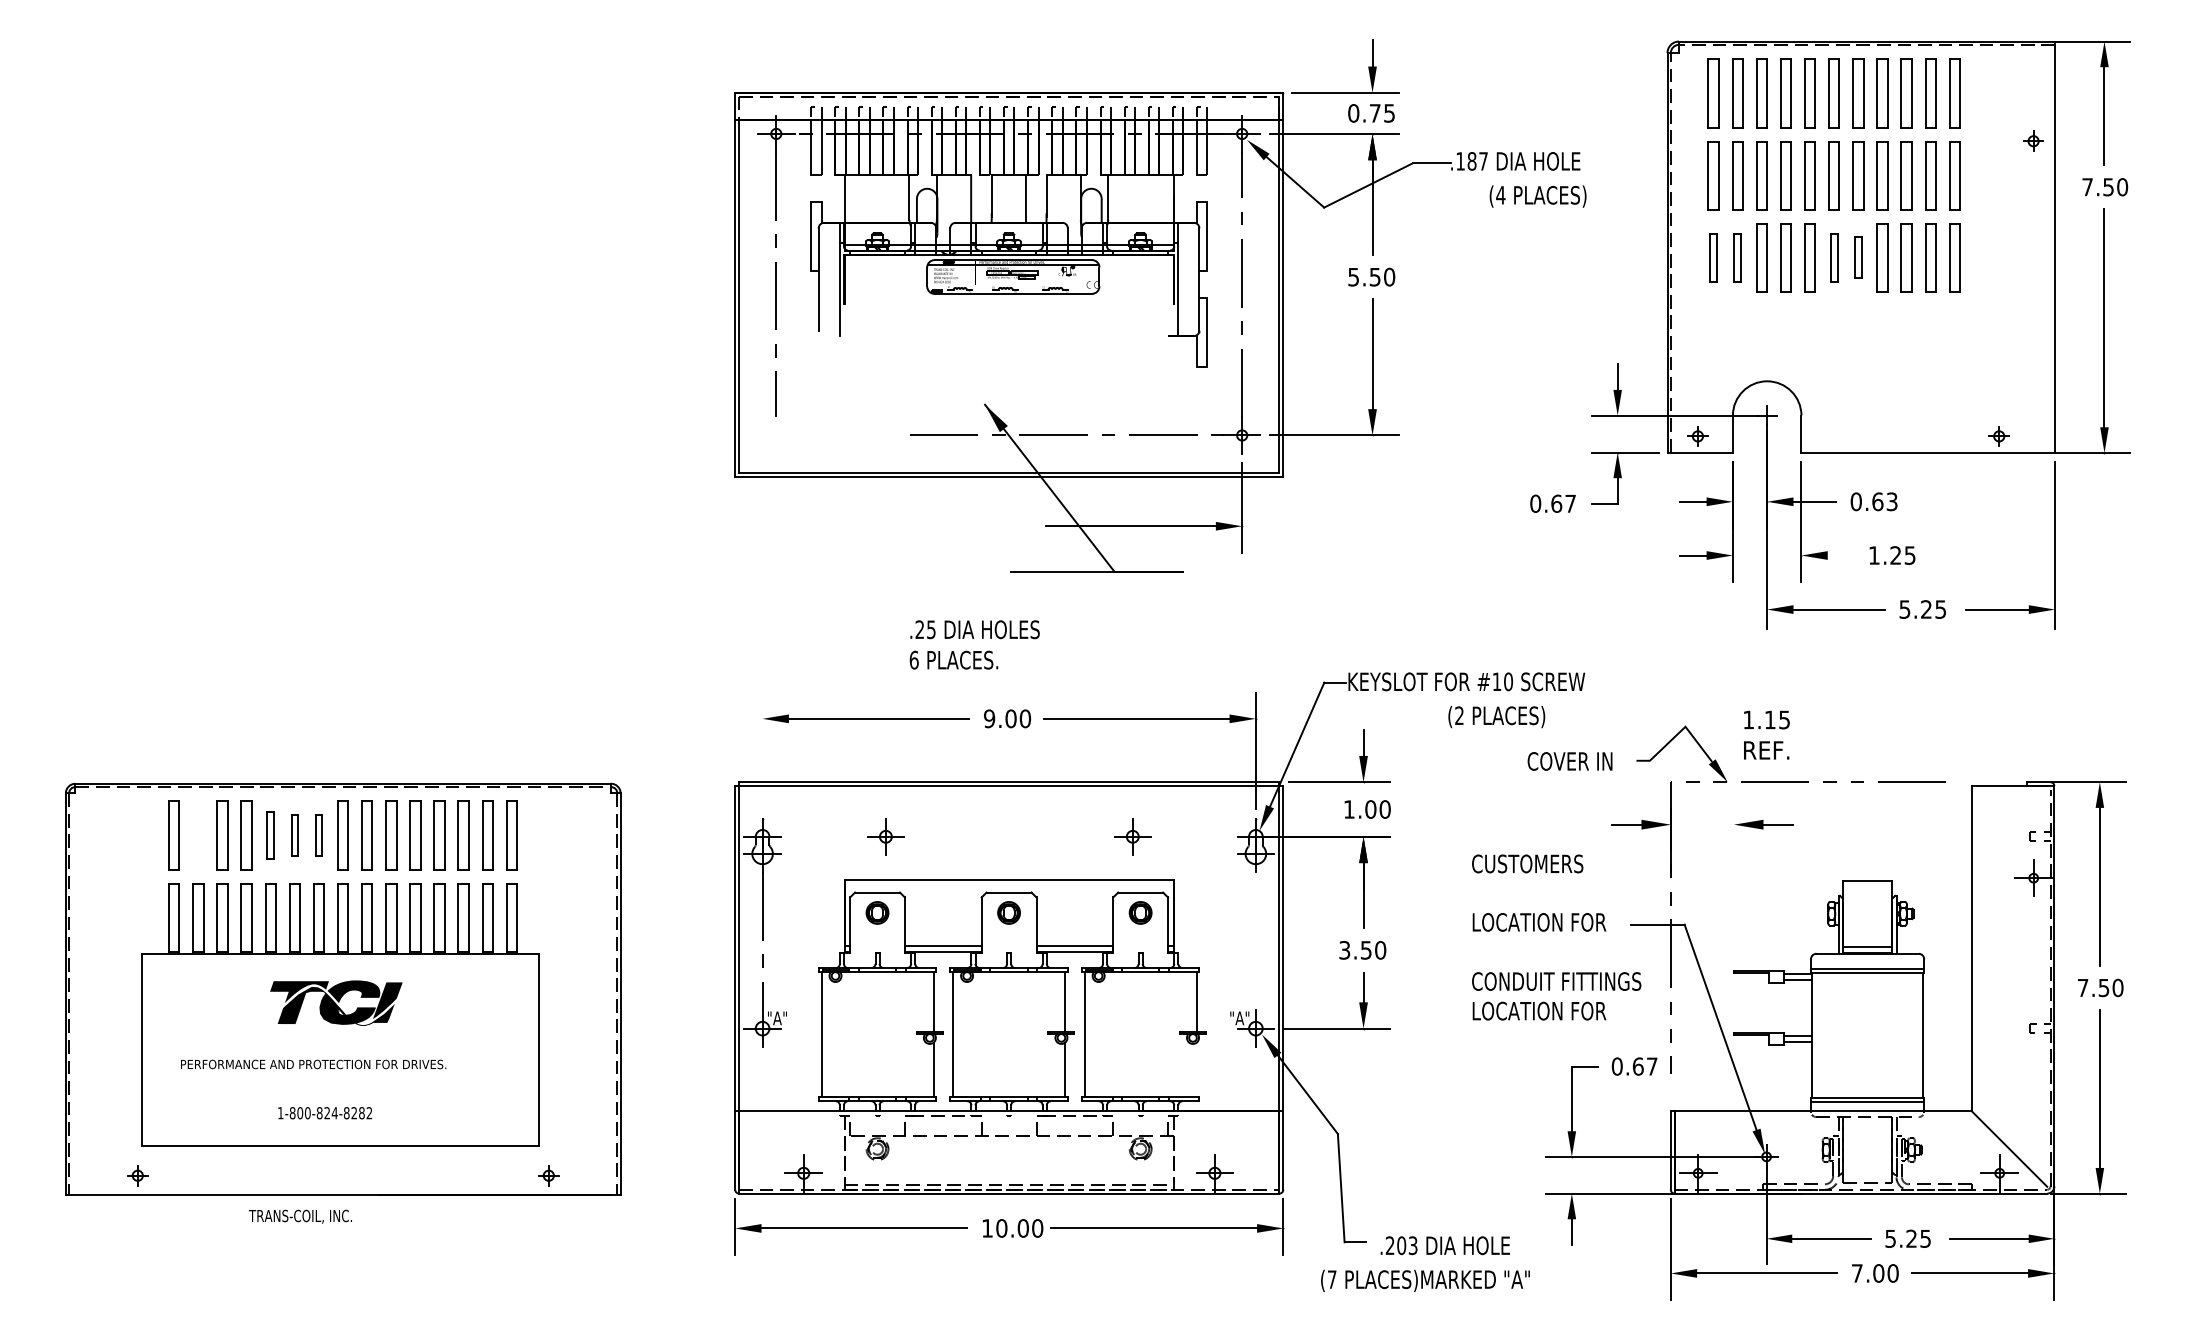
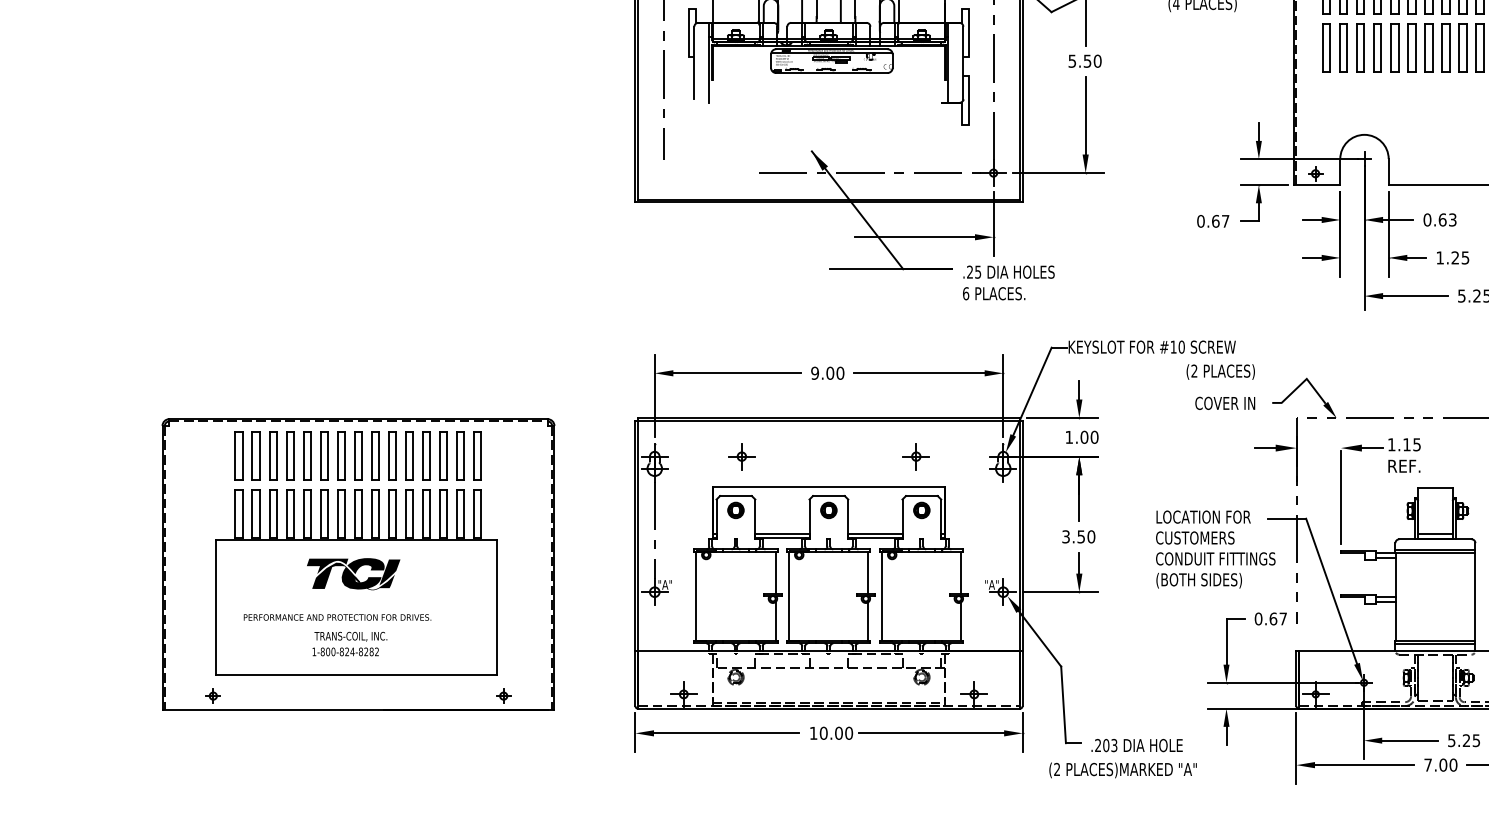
part: (1713, 257) -> (1326, 47), size x1.43
part: (1737, 257) -> (1343, 47), size x1.43
part: (1833, 257) -> (1411, 47), size x1.43
part: (1858, 257) -> (1429, 47), size x1.67
line: (1840, 555) -> (1416, 257), added
text: (974, 644) -> (1008, 282), moved
text: (1496, 717) -> (1220, 372), moved
text: (1766, 734) -> (1404, 455), moved
line: (762, 750) -> (654, 395), added
part: (198, 835) -> (256, 455), added
part: (270, 835) -> (307, 455), size x1.43
part: (294, 835) -> (324, 455), size x1.67
part: (318, 835) -> (341, 455), size x1.67
text: (1527, 863) -> (1195, 537), moved
line: (1733, 894) -> (1340, 497), added
text: (1539, 1012) -> (1203, 580), LOCATION FOR -> (BOTH SIDES)
line: (1196, 1069) -> (961, 621), added
text: (300, 1216) -> (350, 636), moved
text: (1331, 1279) -> (1056, 769), (7 -> (2

